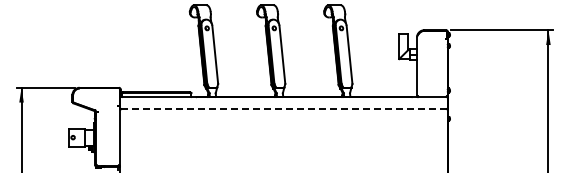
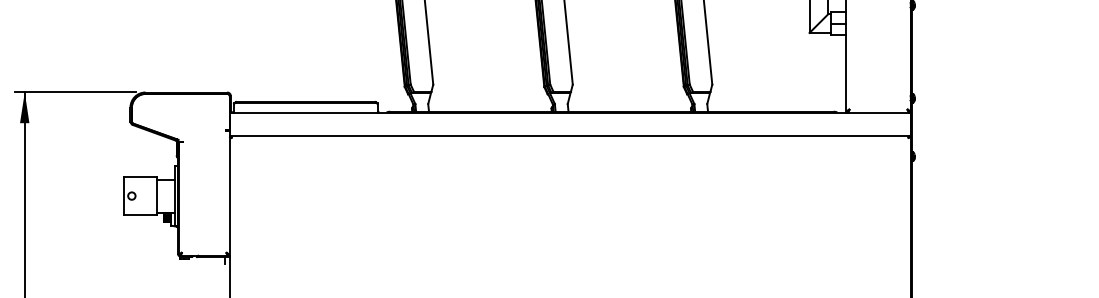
line: (283, 108) -> (569, 135), dashed -> solid

